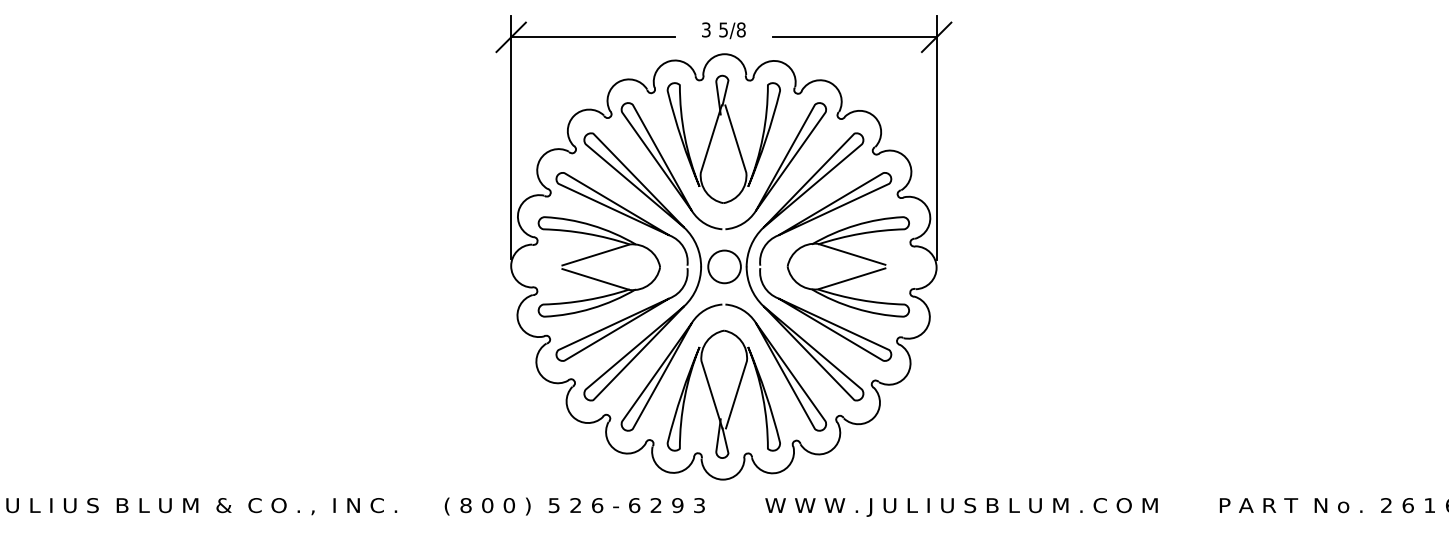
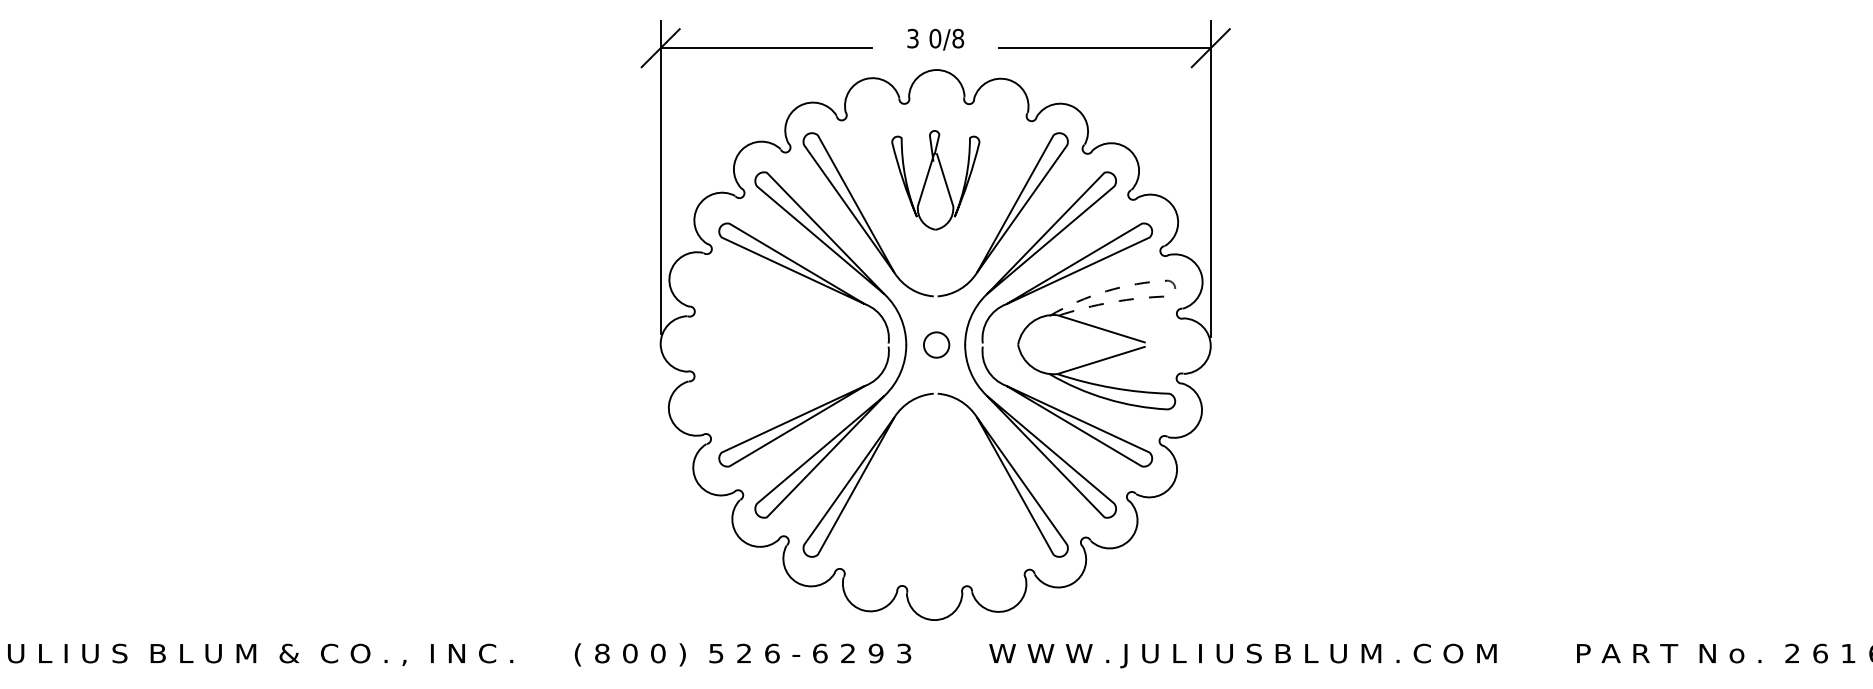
text: (723, 29) -> (935, 38), 5/8 -> 0/8
part: (723, 139) -> (935, 180), size x0.6
line: (908, 220) -> (1174, 284), solid -> dashed
part: (596, 255) -> (771, 330), removed
circle: (724, 266) -> (936, 344), size x0.6
part: (713, 397) -> (922, 513), removed

